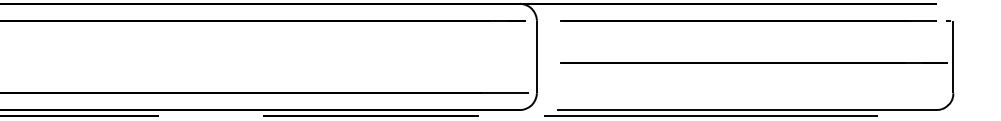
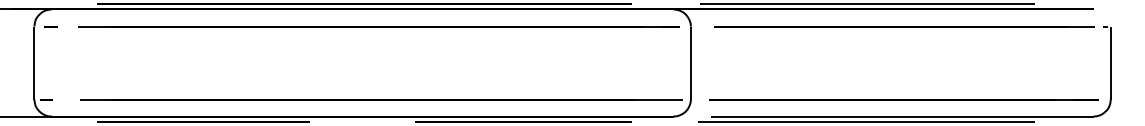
line: (753, 63) -> (903, 99), moved

